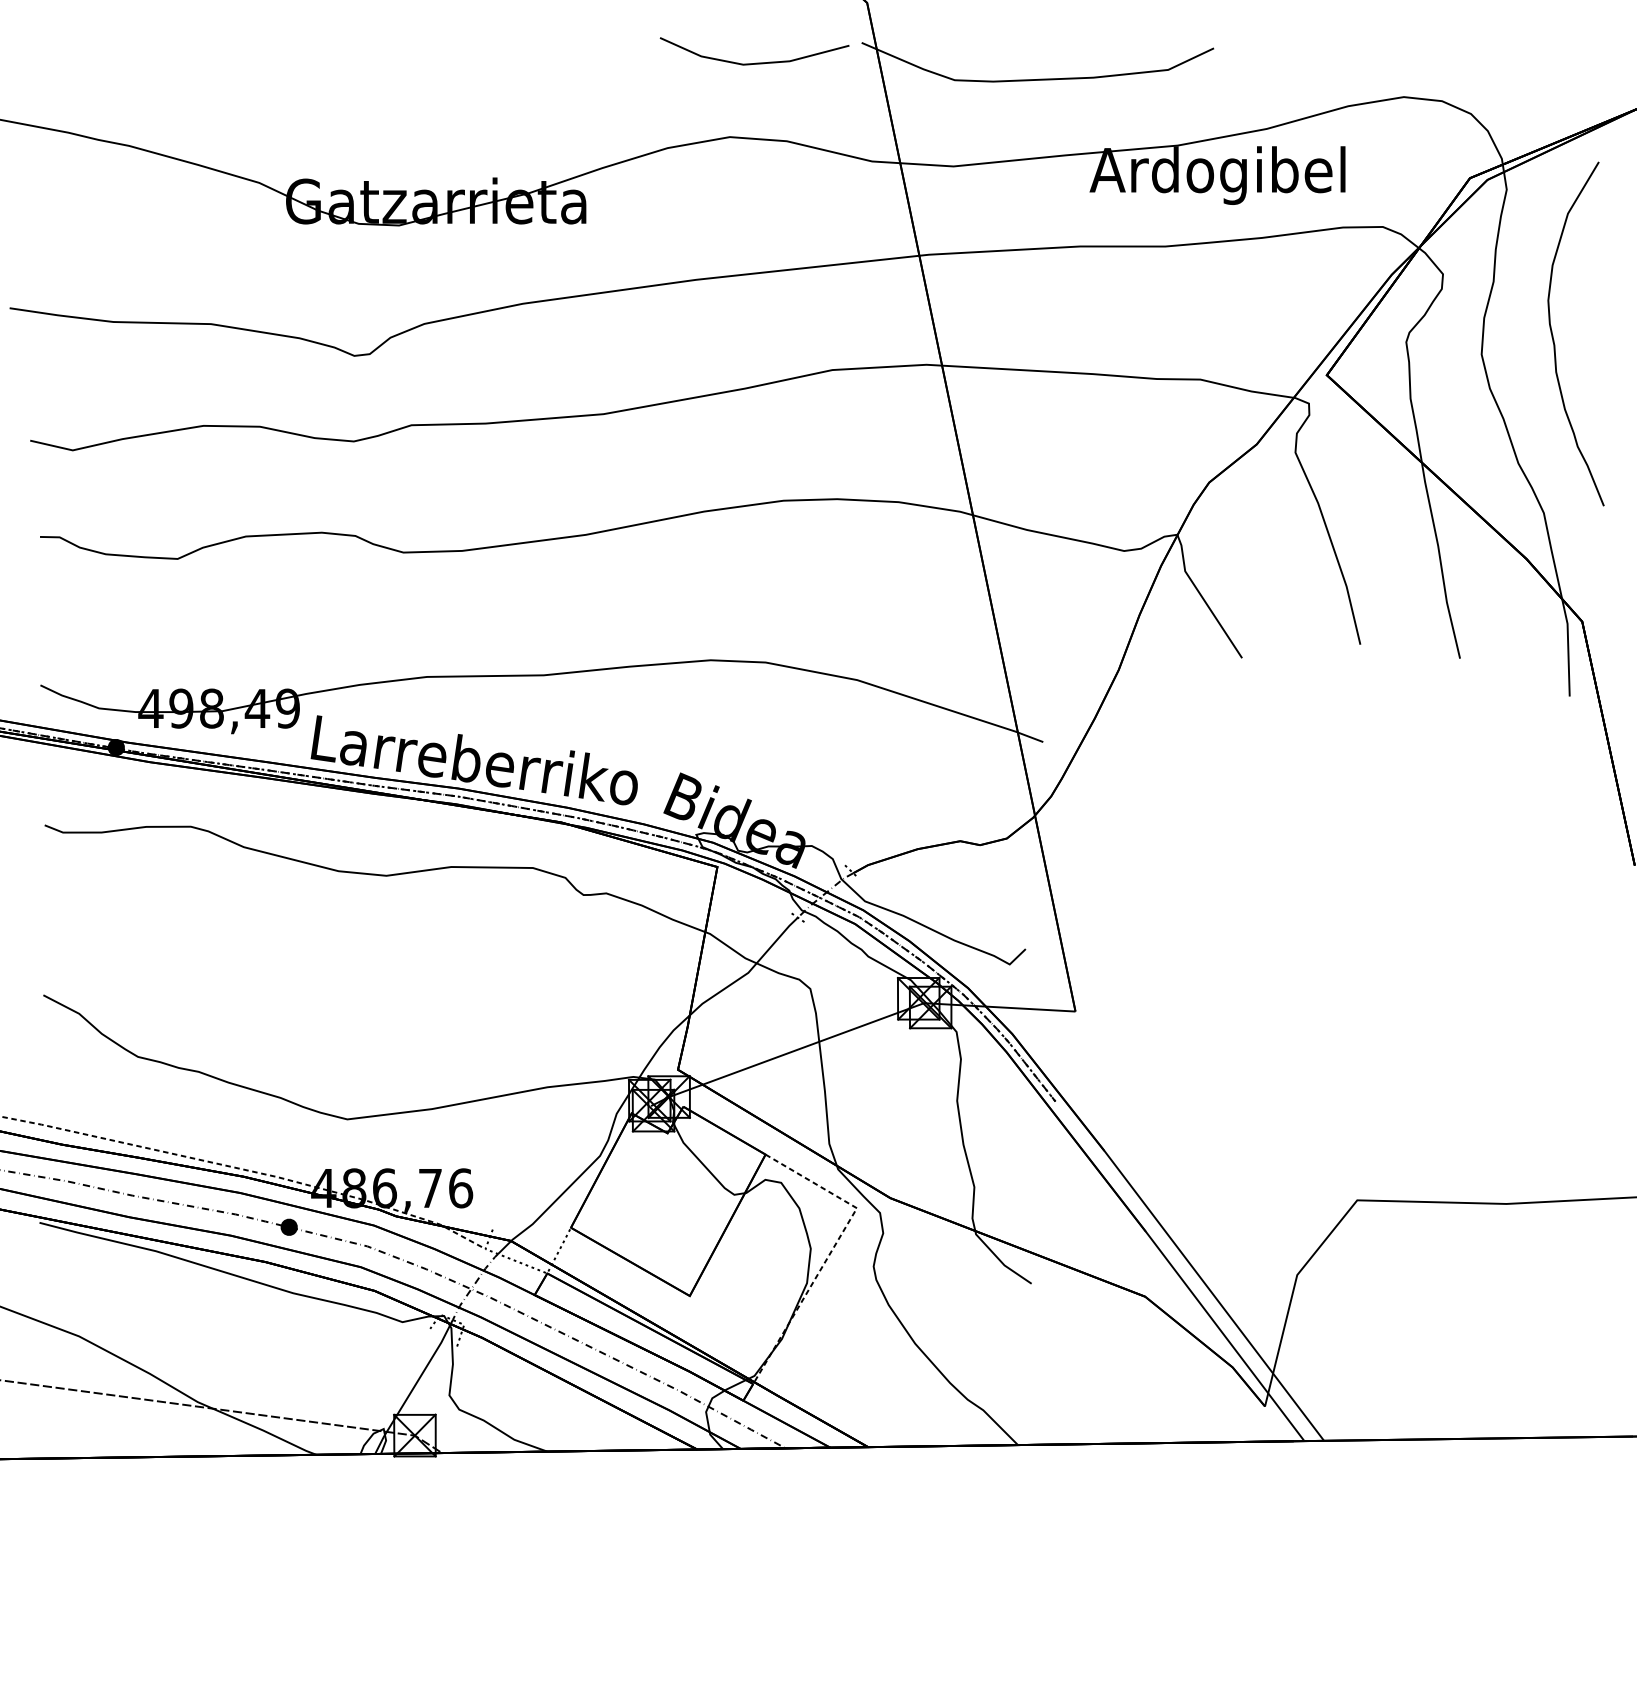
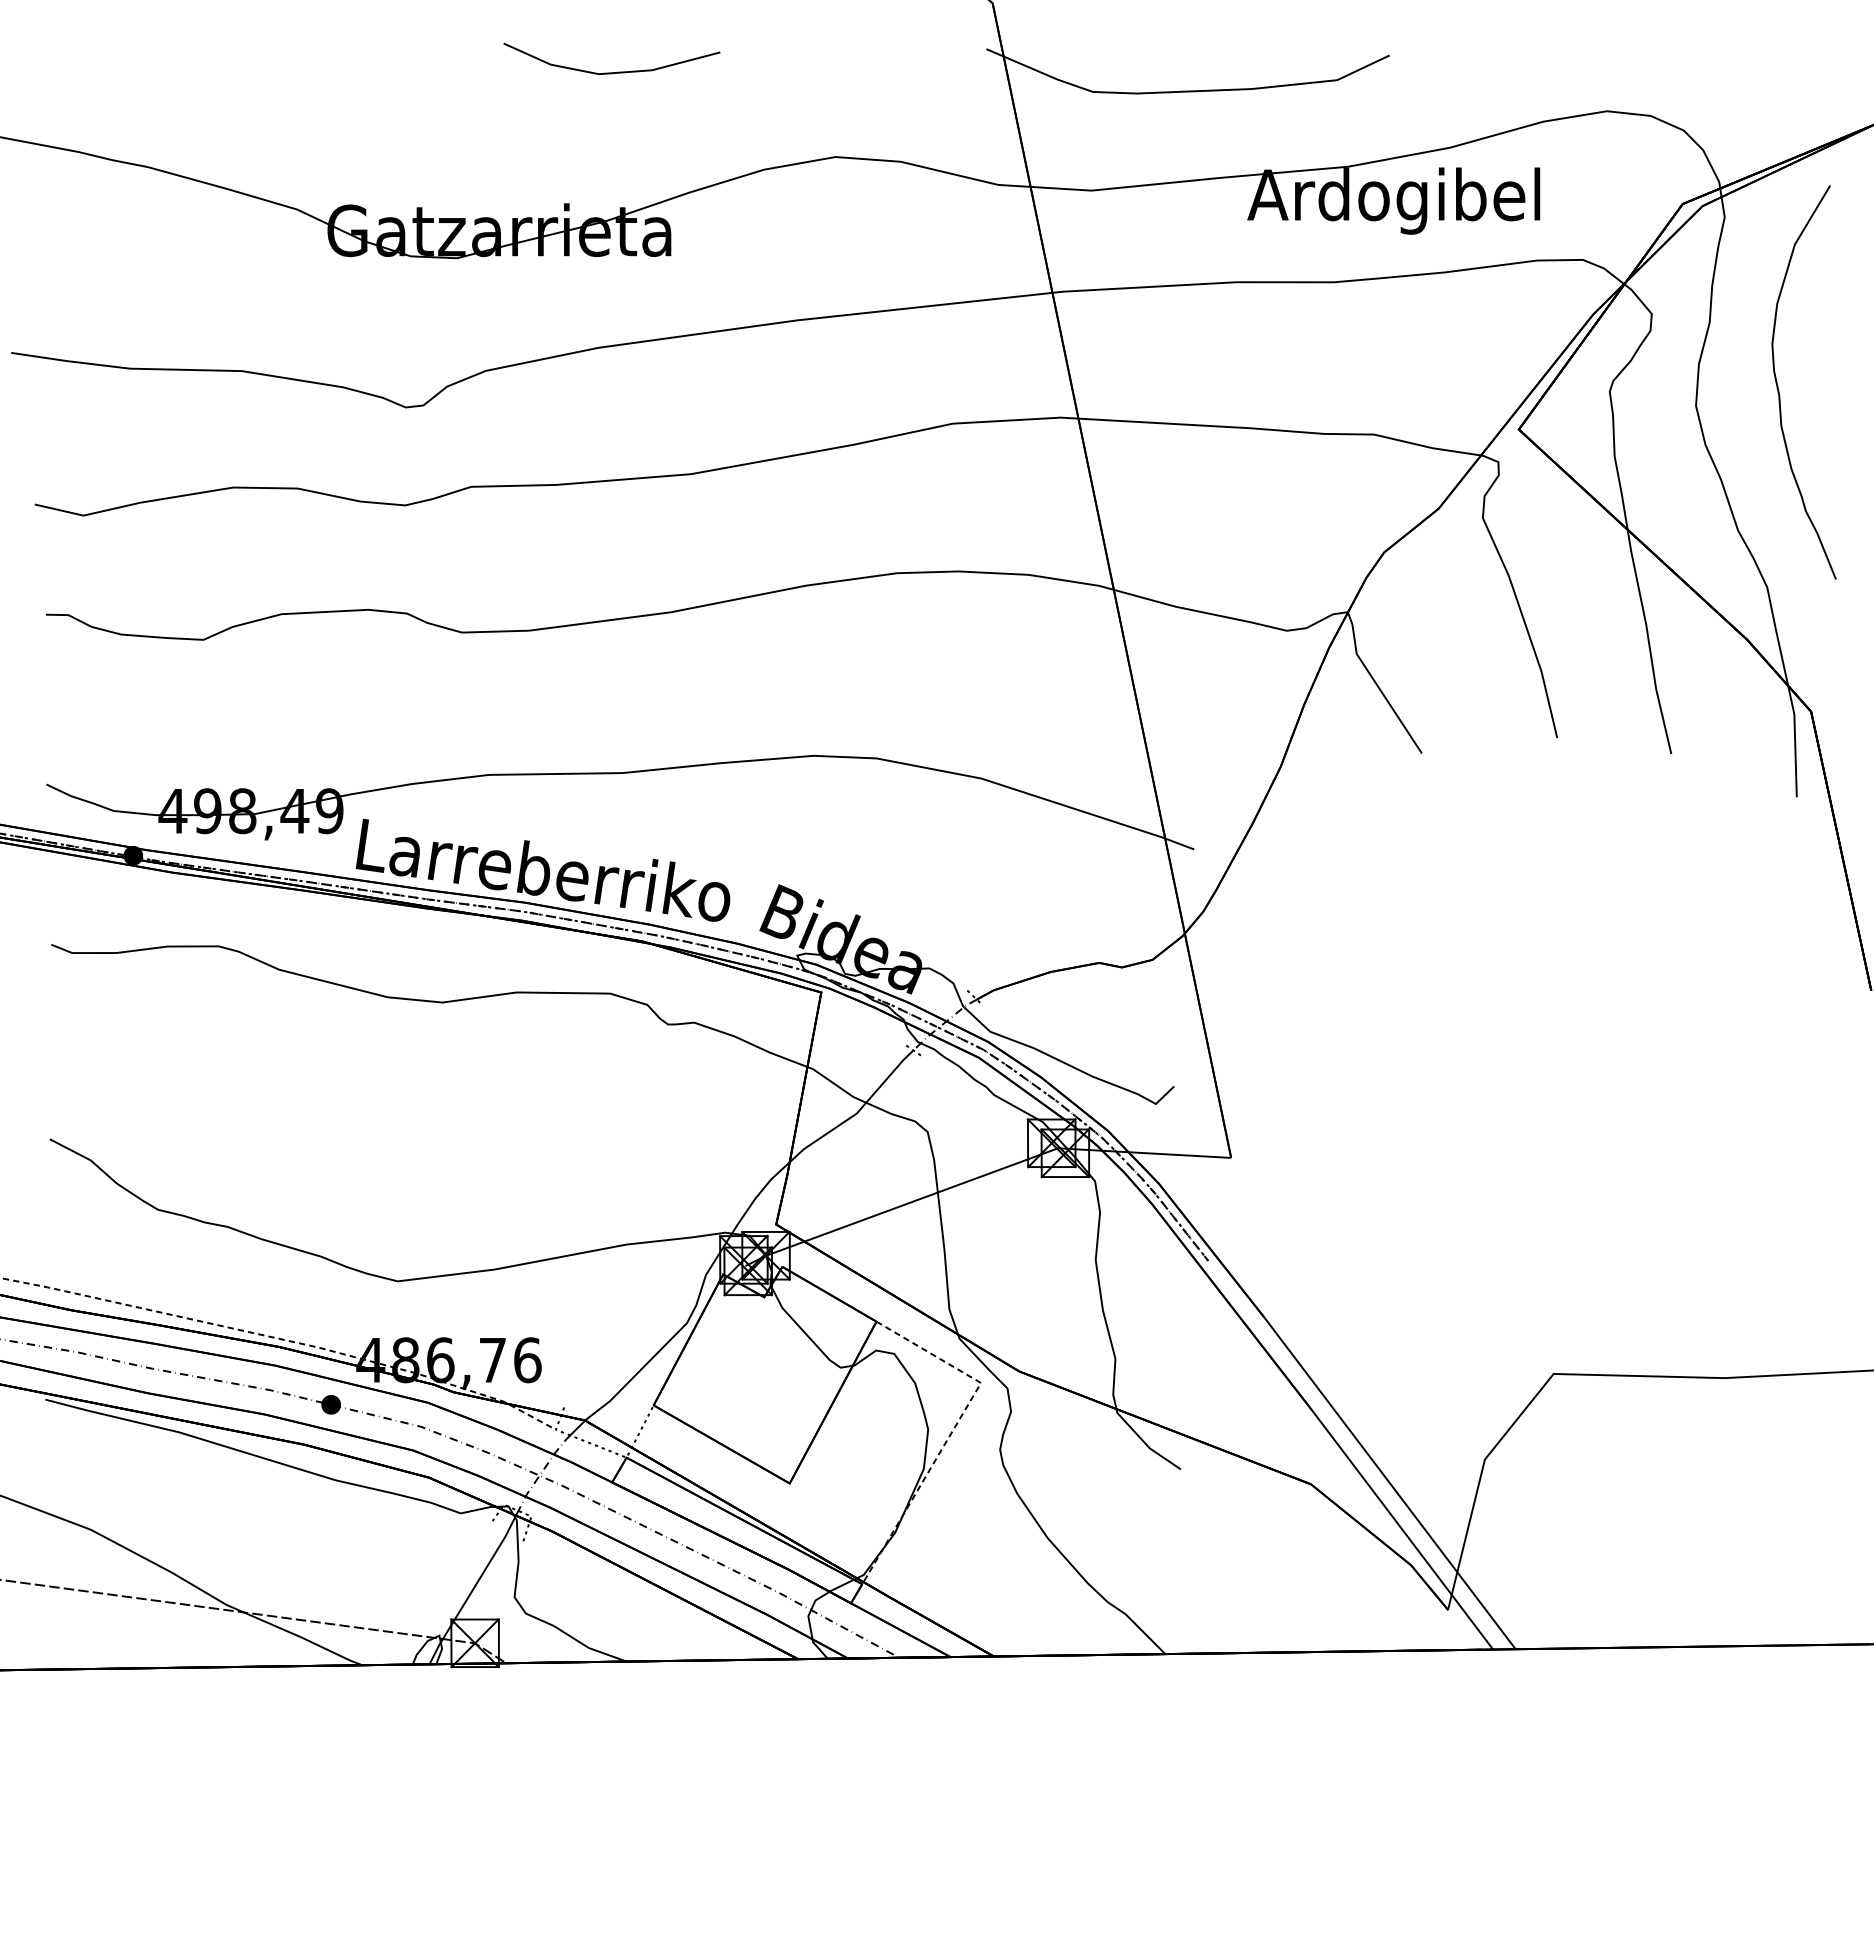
line: (754, 63) -> (611, 72), moved

